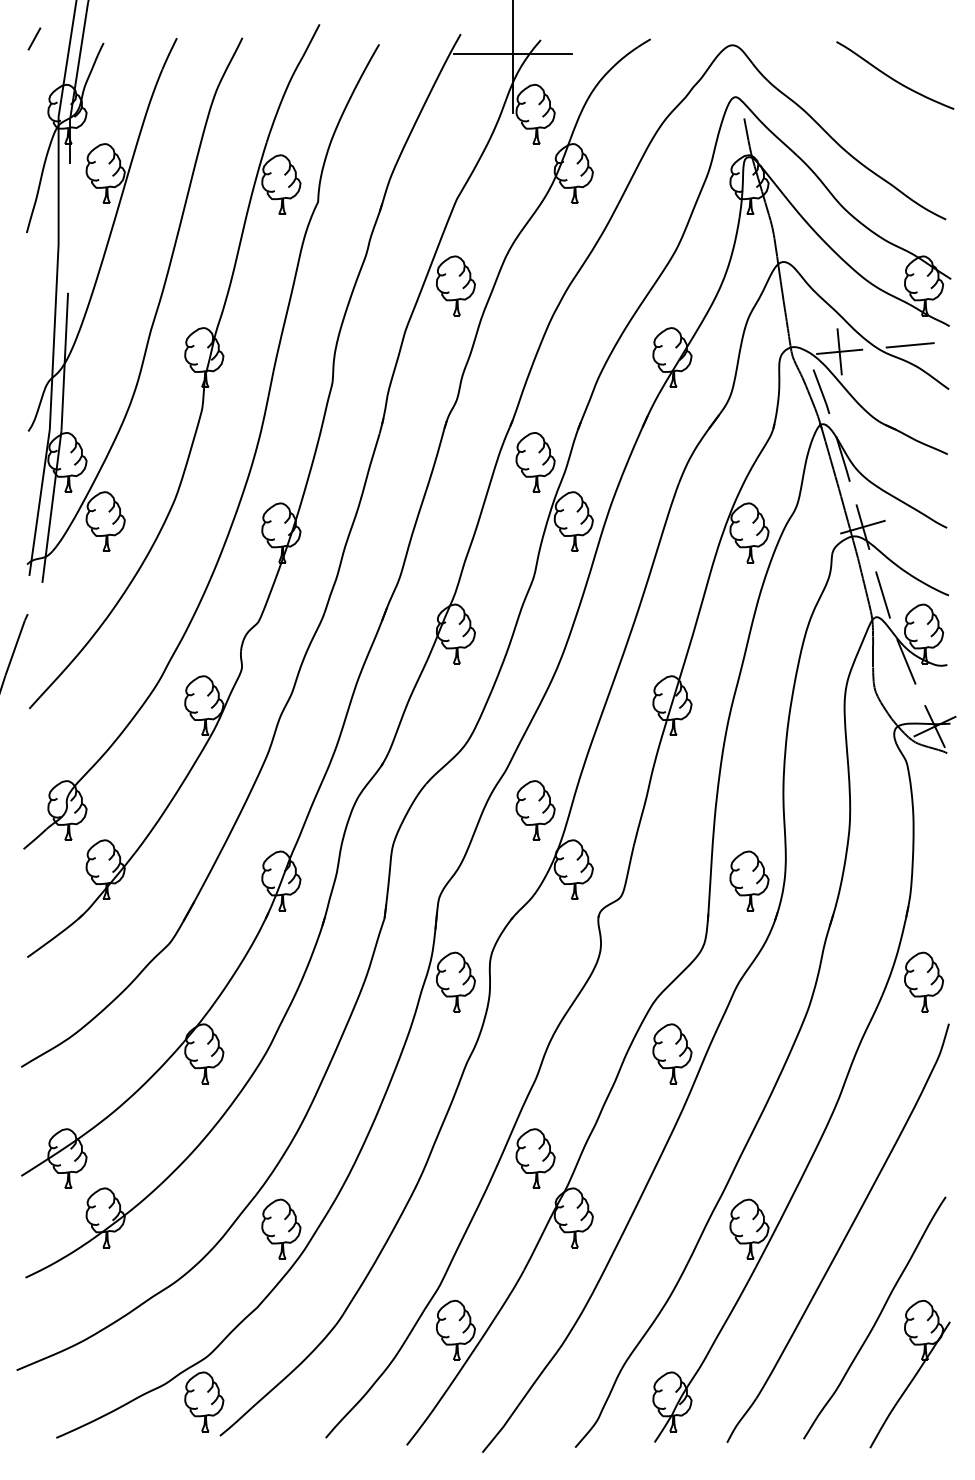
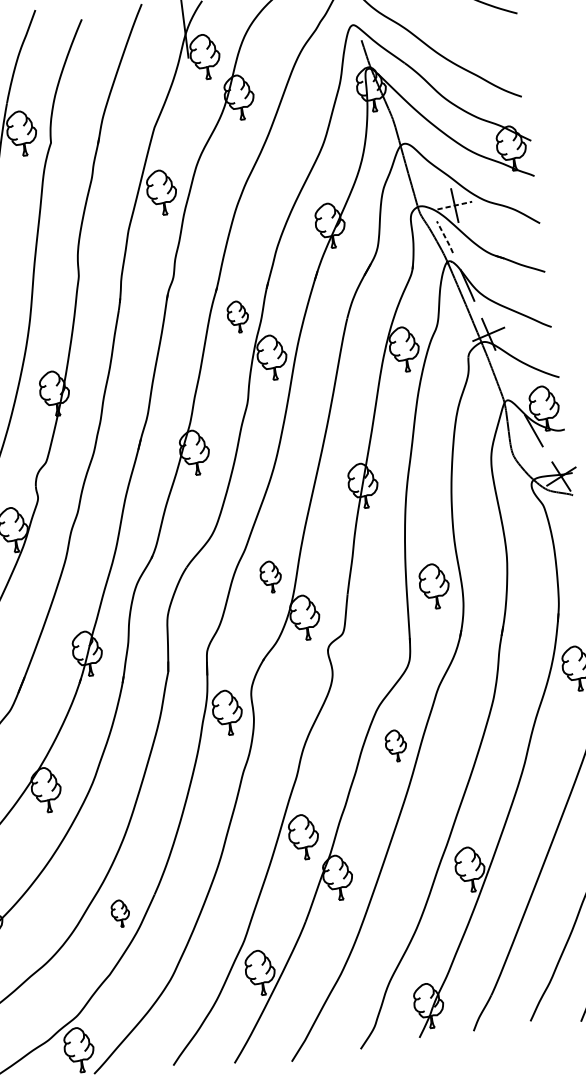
line: (513, 53) -> (182, 13), removed
line: (909, 345) -> (506, 194), removed
line: (839, 351) -> (454, 205), solid -> dashed
line: (821, 391) -> (444, 236), solid -> dashed
part: (535, 462) -> (238, 317), size x0.7
line: (882, 594) -> (509, 382), removed
part: (535, 810) -> (270, 576), size x0.7
part: (749, 880) -> (434, 585), moved
part: (672, 1053) -> (396, 745), size x0.7
part: (281, 1228) -> (120, 913), size x0.6

